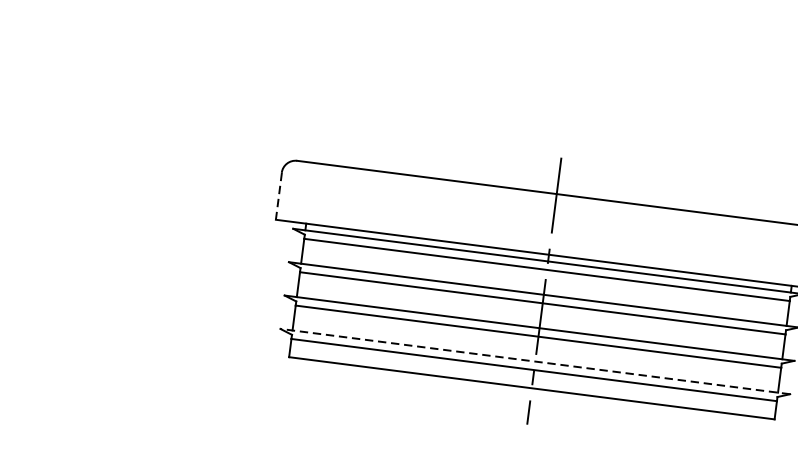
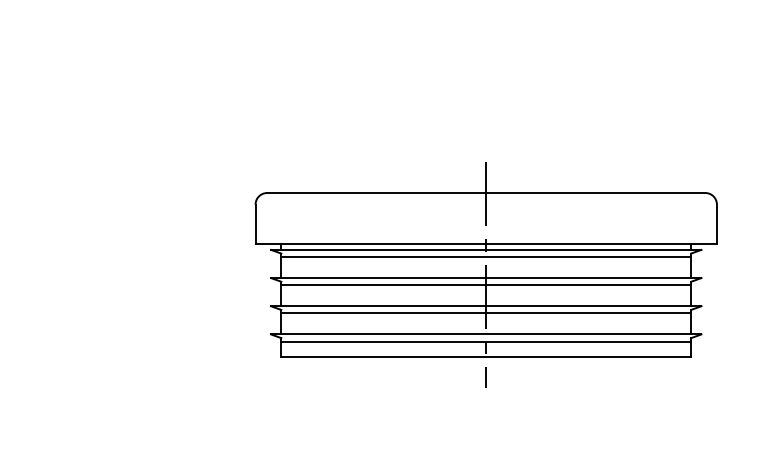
line: (278, 196) -> (255, 224), dashed -> solid
line: (534, 361) -> (485, 334), dashed -> solid

